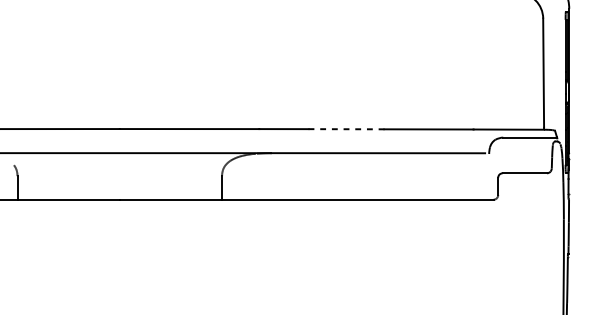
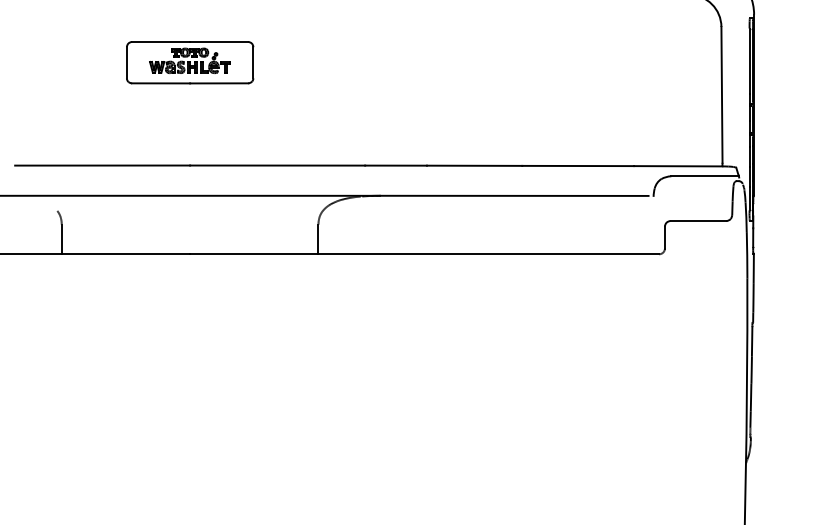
part: (120, 46) -> (190, 62), added
line: (346, 129) -> (474, 165), dashed -> solid

